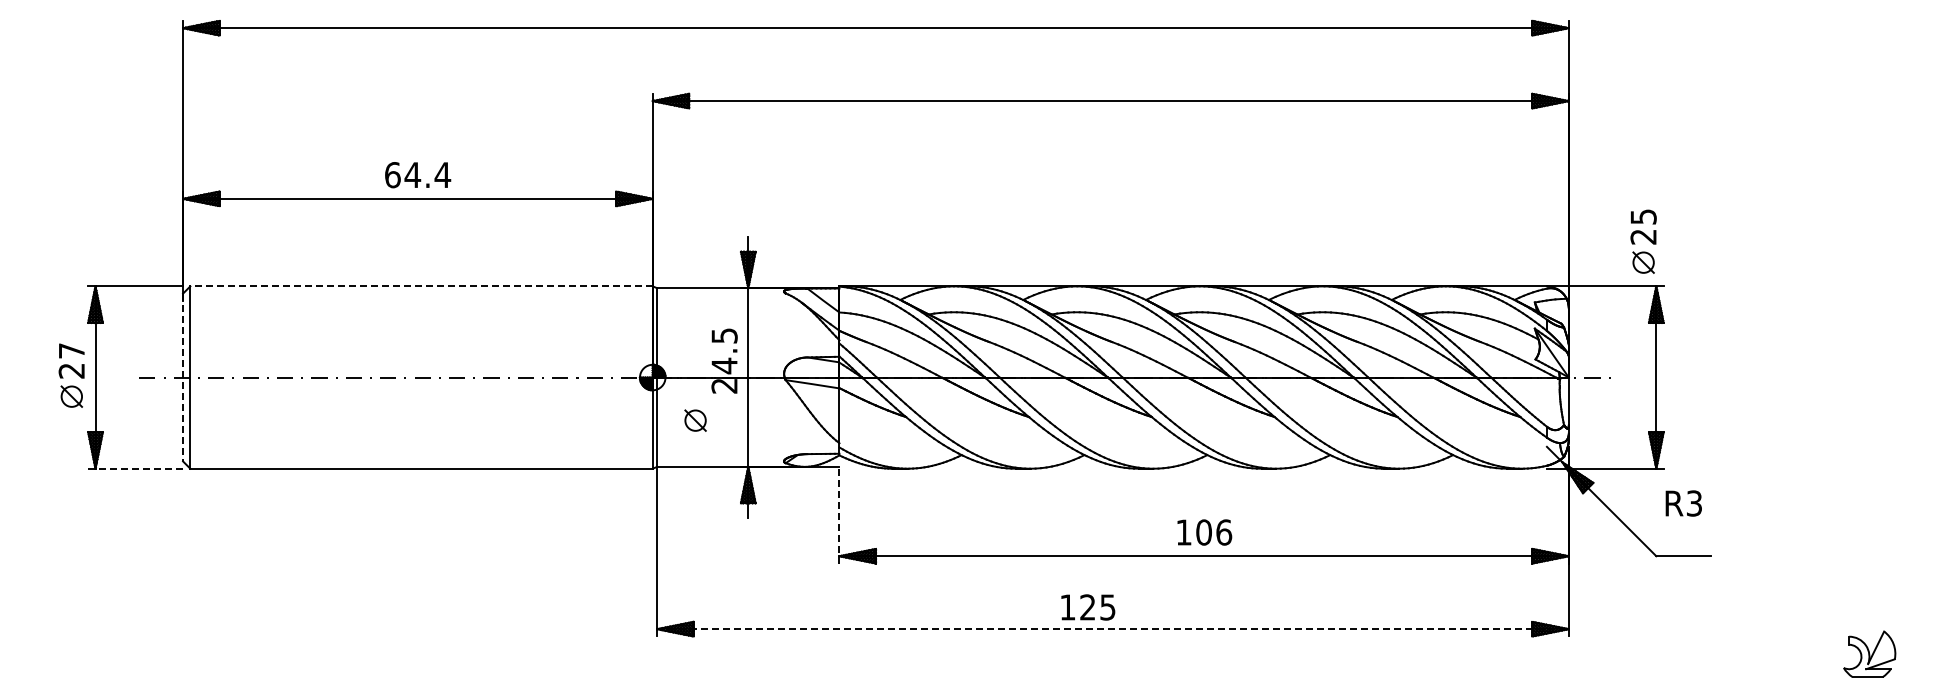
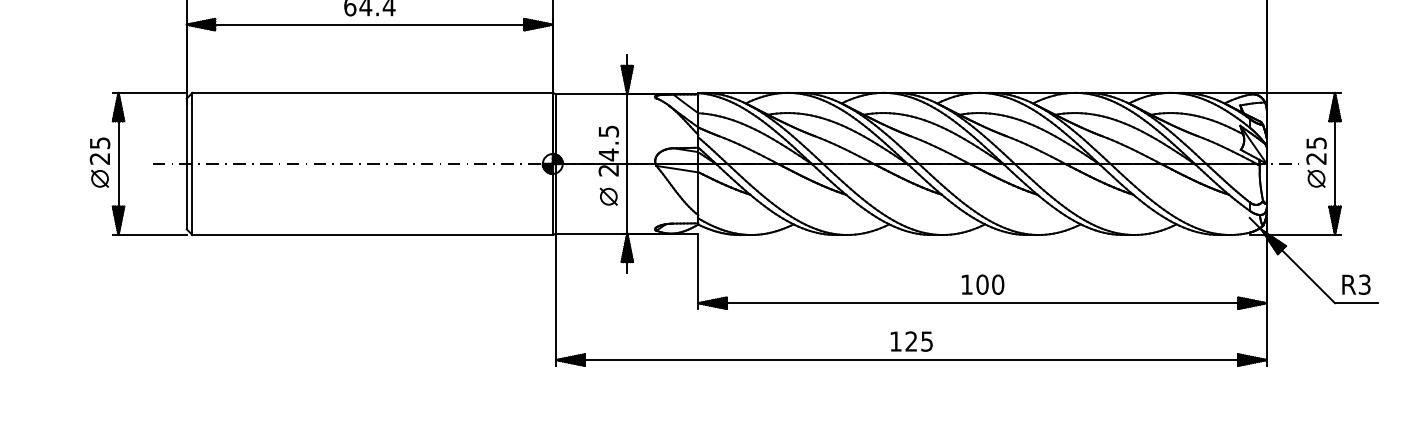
part: (1643, 241) -> (1316, 162), moved
line: (421, 286) -> (372, 92), dashed -> solid
text: (71, 350) -> (99, 142), 27 -> 25
line: (183, 377) -> (187, 163), dashed -> solid
part: (695, 420) -> (608, 196), moved
line: (135, 468) -> (149, 234), dashed -> solid
text: (1683, 503) -> (1356, 284), moved
line: (839, 516) -> (698, 272), dashed -> solid
text: (1224, 532) -> (998, 284), 106 -> 100
text: (1088, 607) -> (911, 341), moved
line: (1112, 629) -> (911, 360), dashed -> solid

